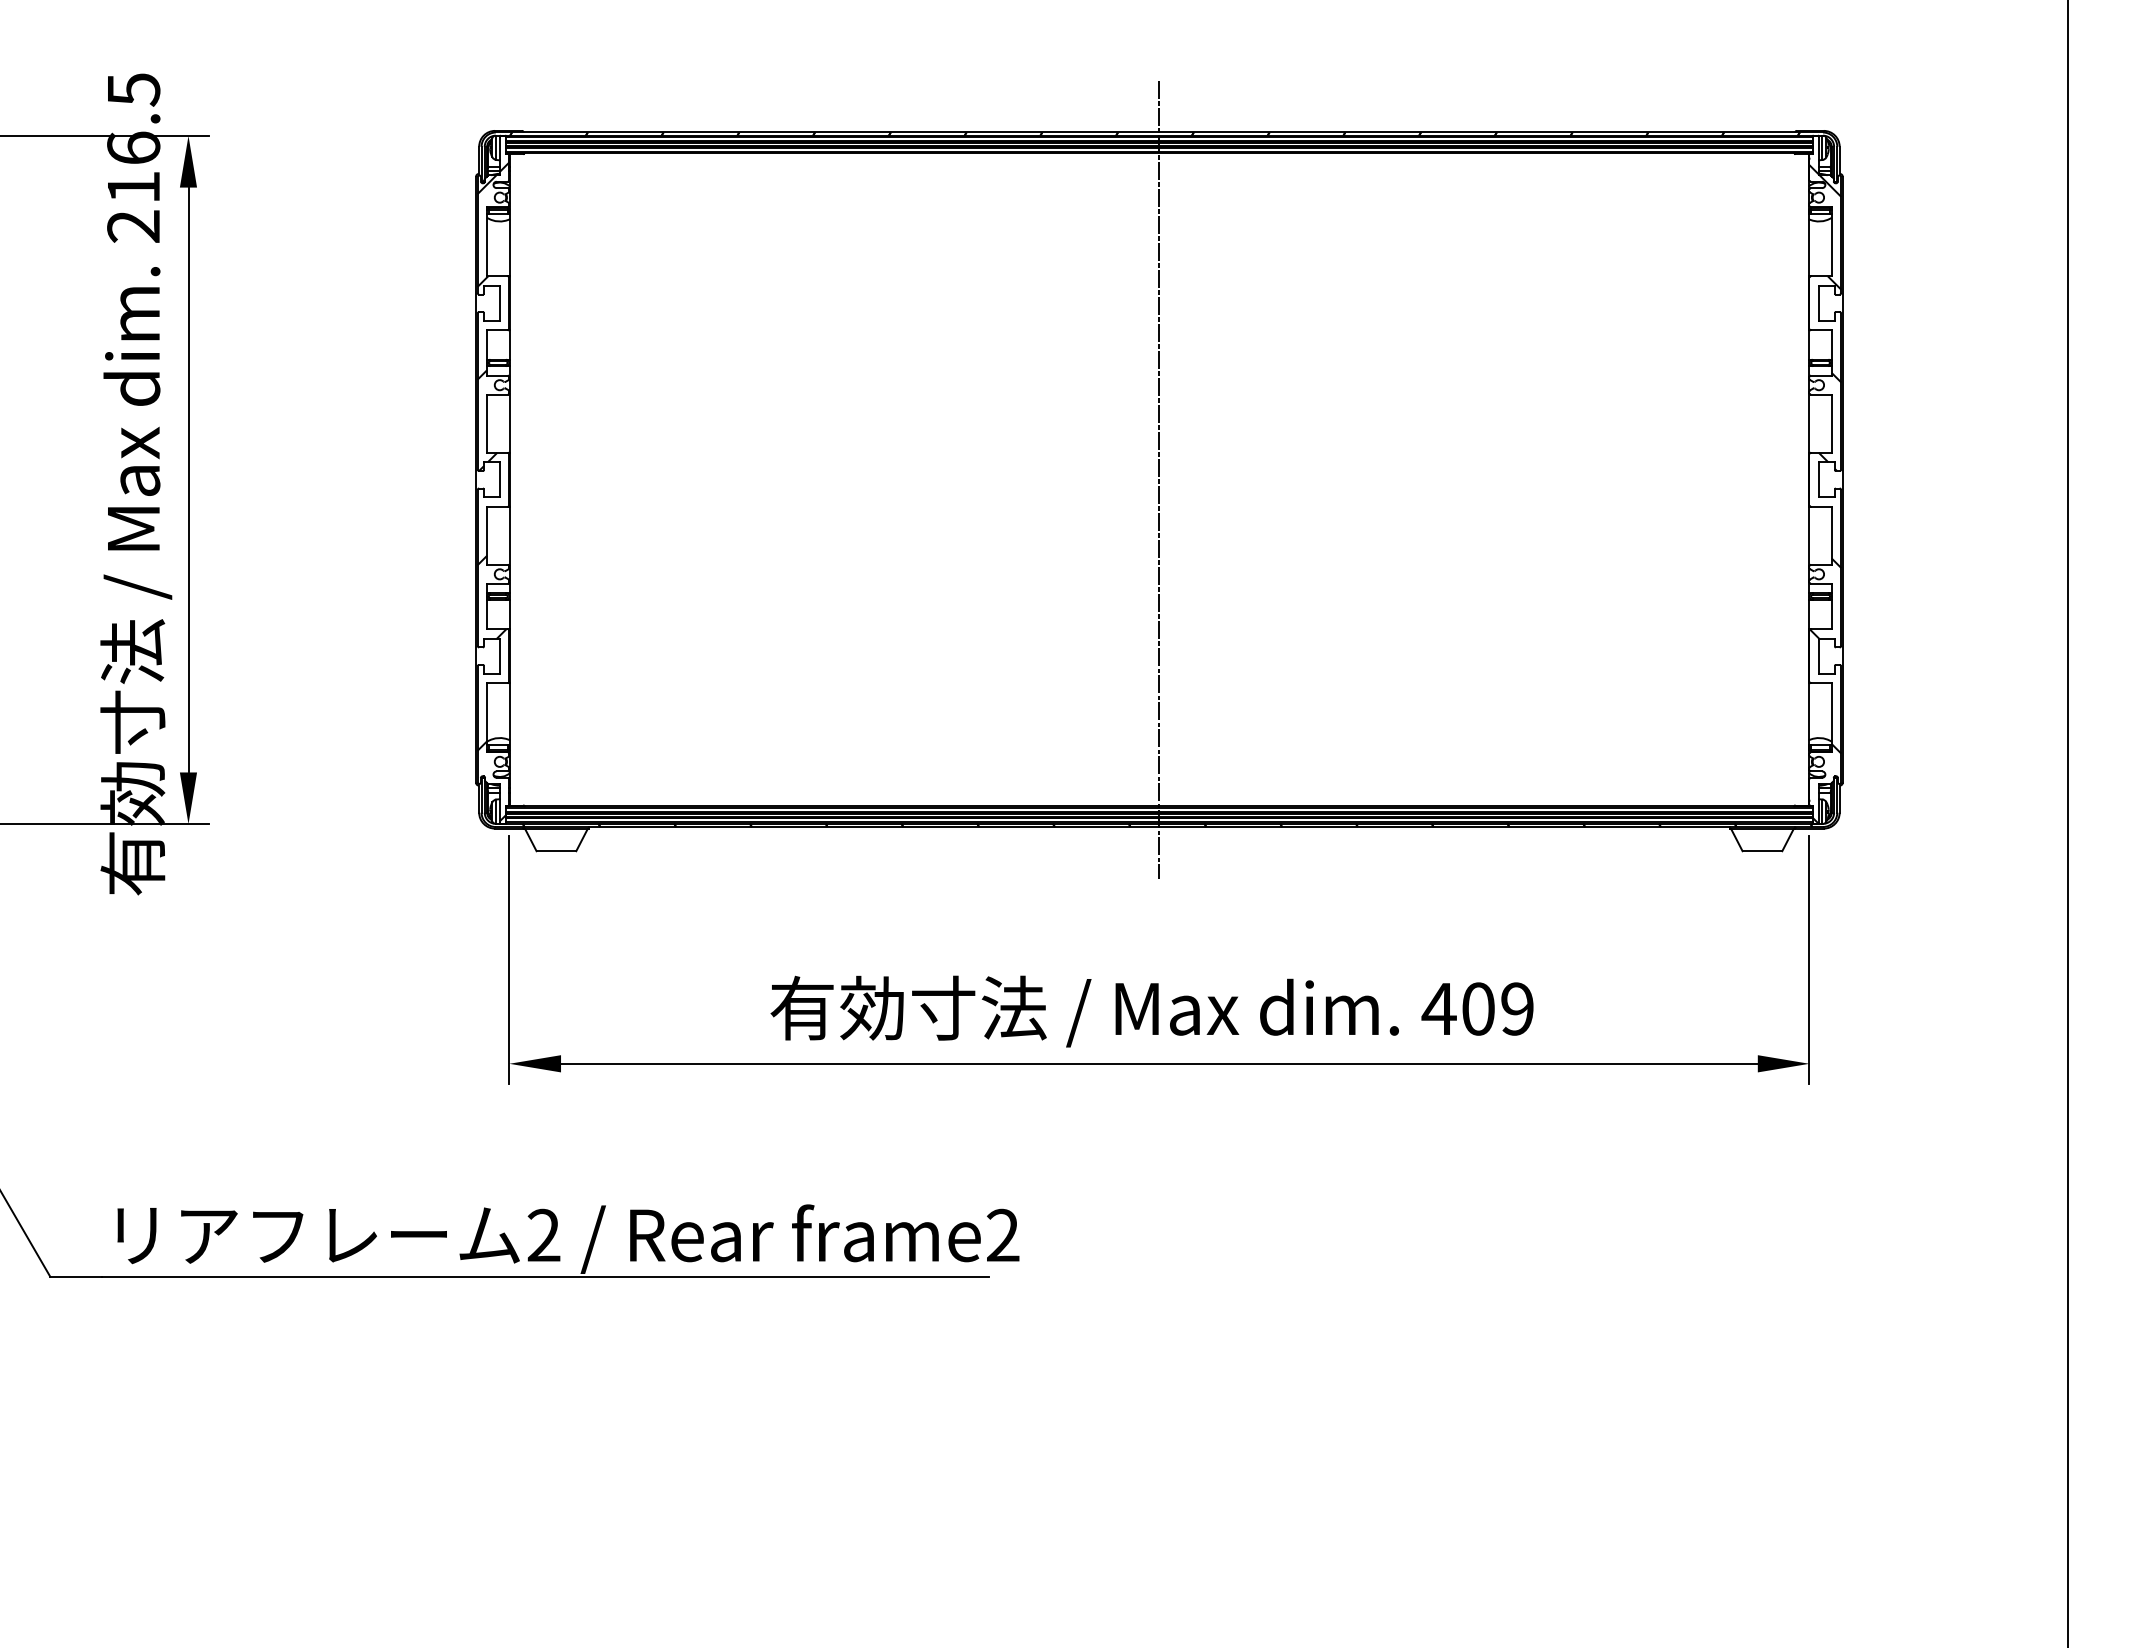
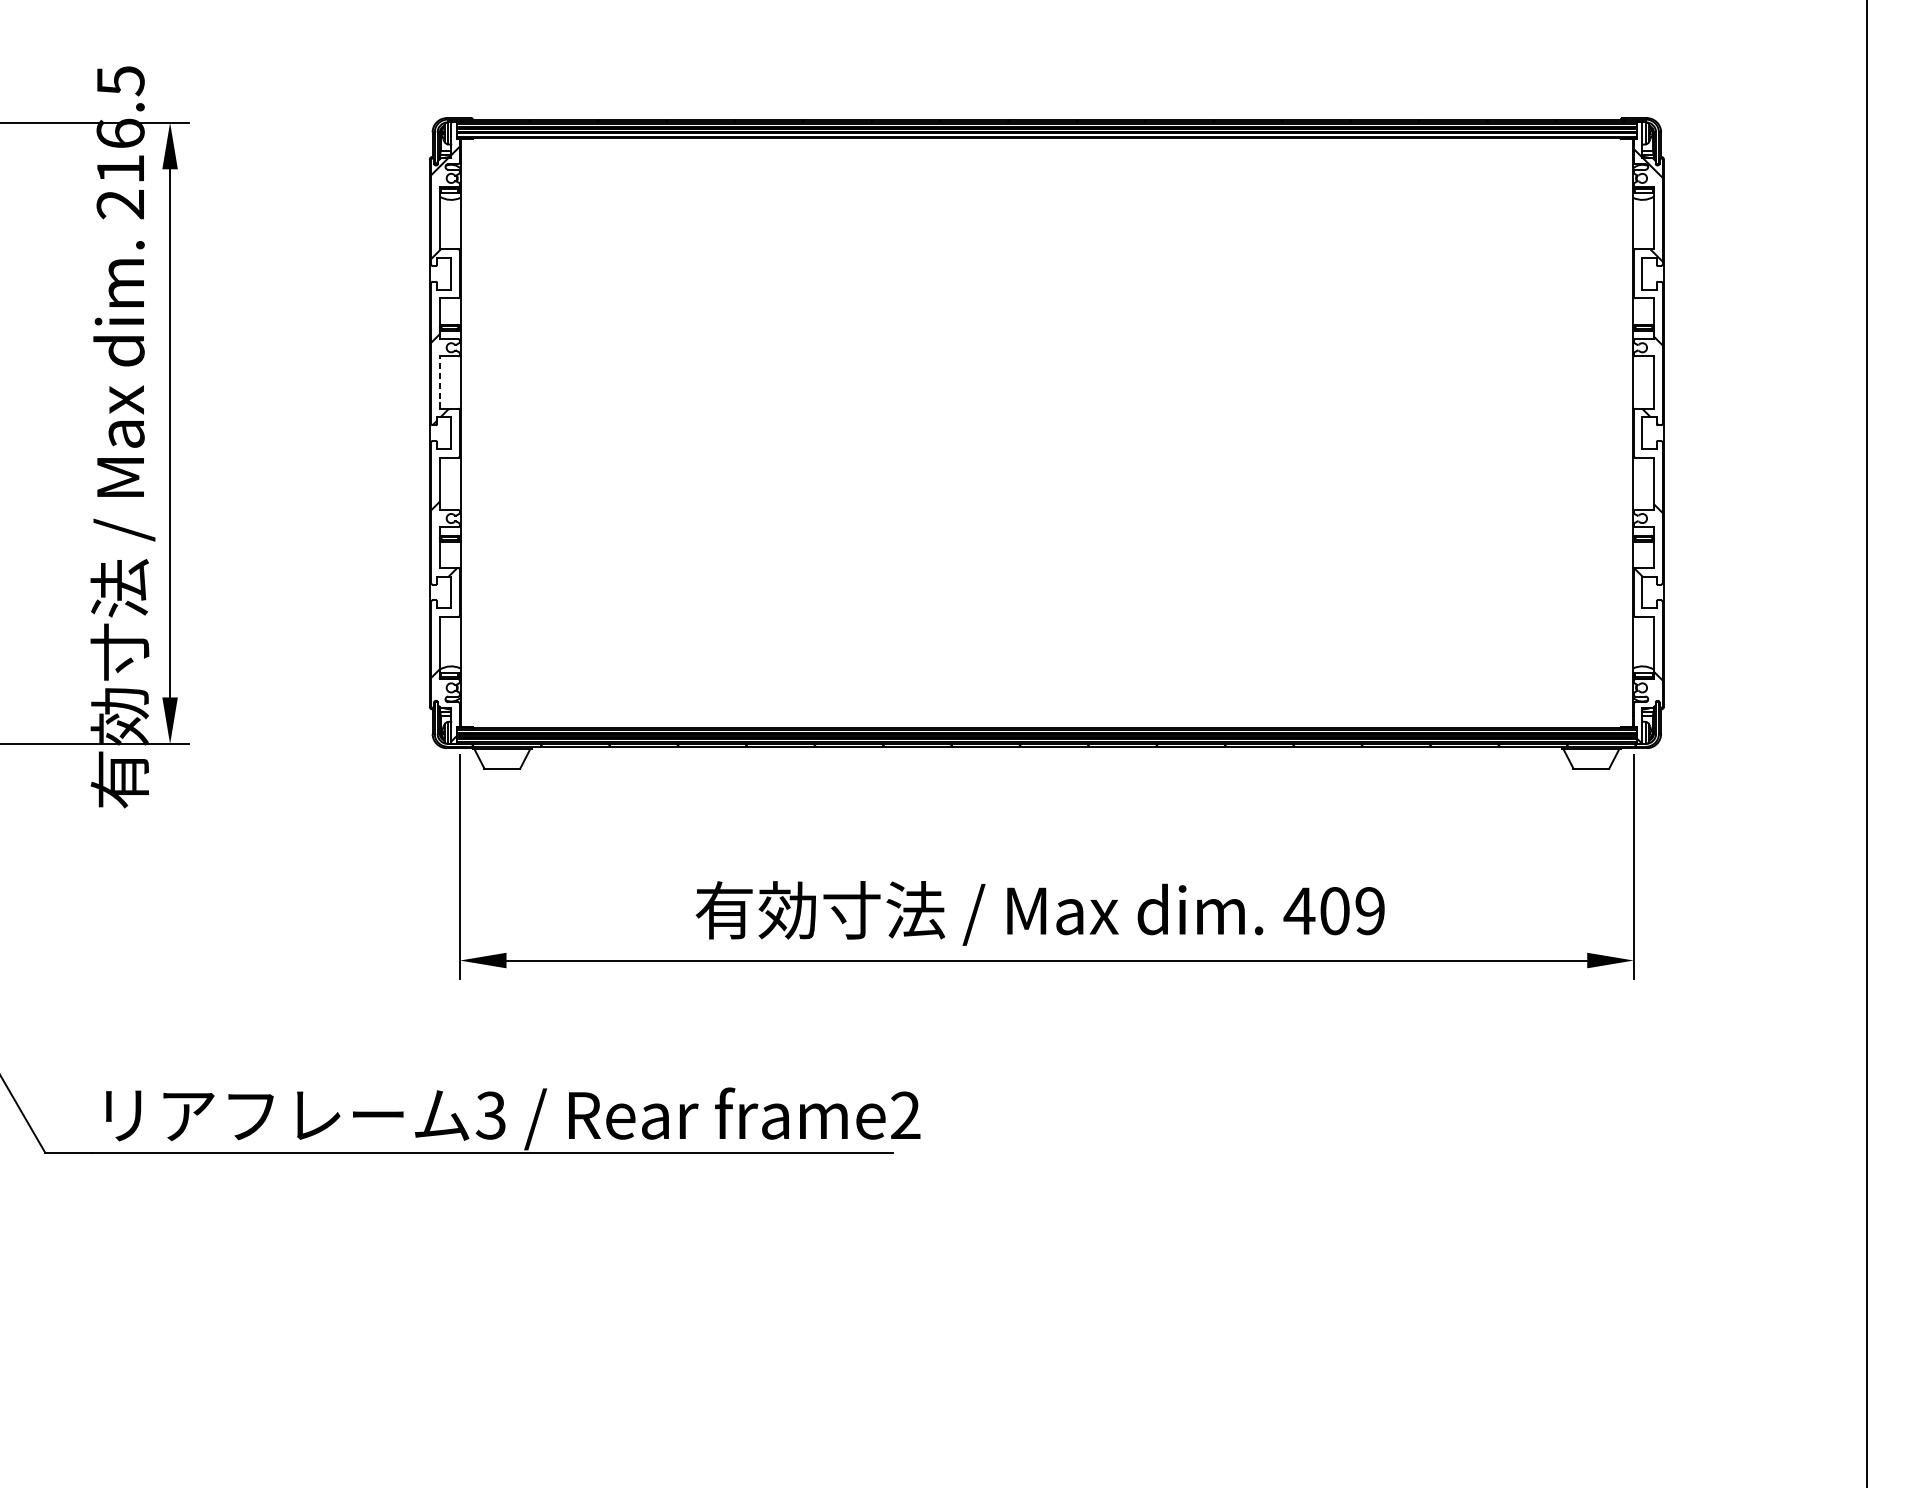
line: (487, 423) -> (440, 382), solid -> dashed
line: (1159, 479) -> (1046, 432), removed
text: (543, 1235) -> (490, 1115), 2 -> 3

